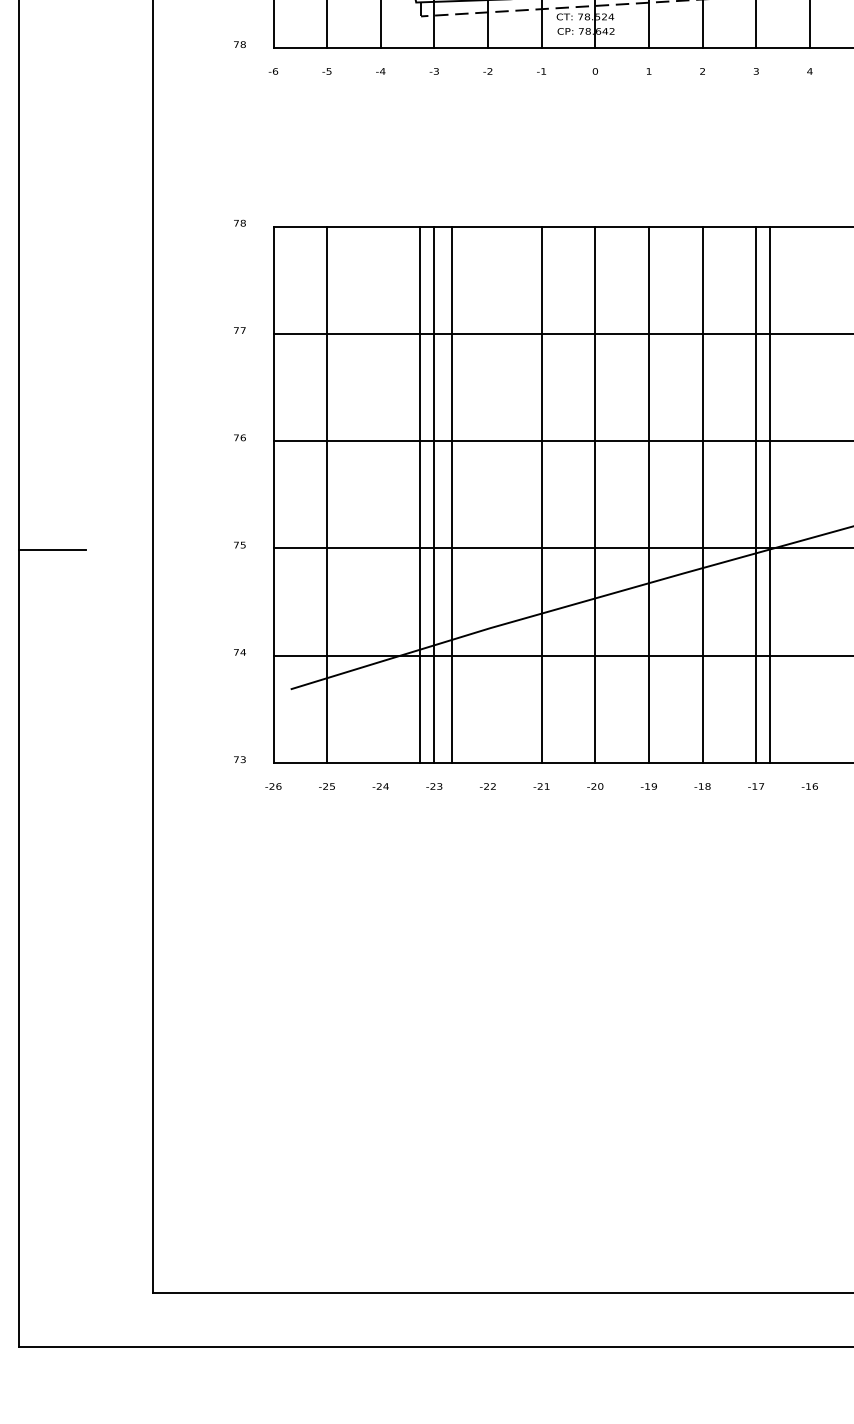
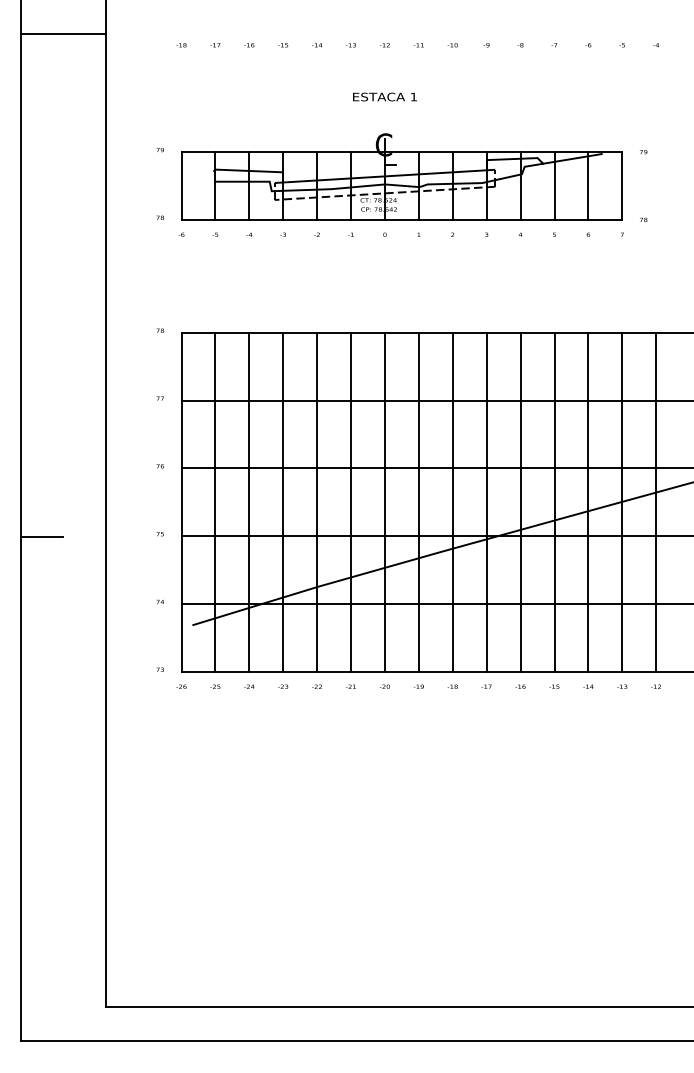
line: (420, 493) -> (249, 501), moved
line: (452, 493) -> (317, 501), moved
line: (770, 493) -> (520, 501), moved

